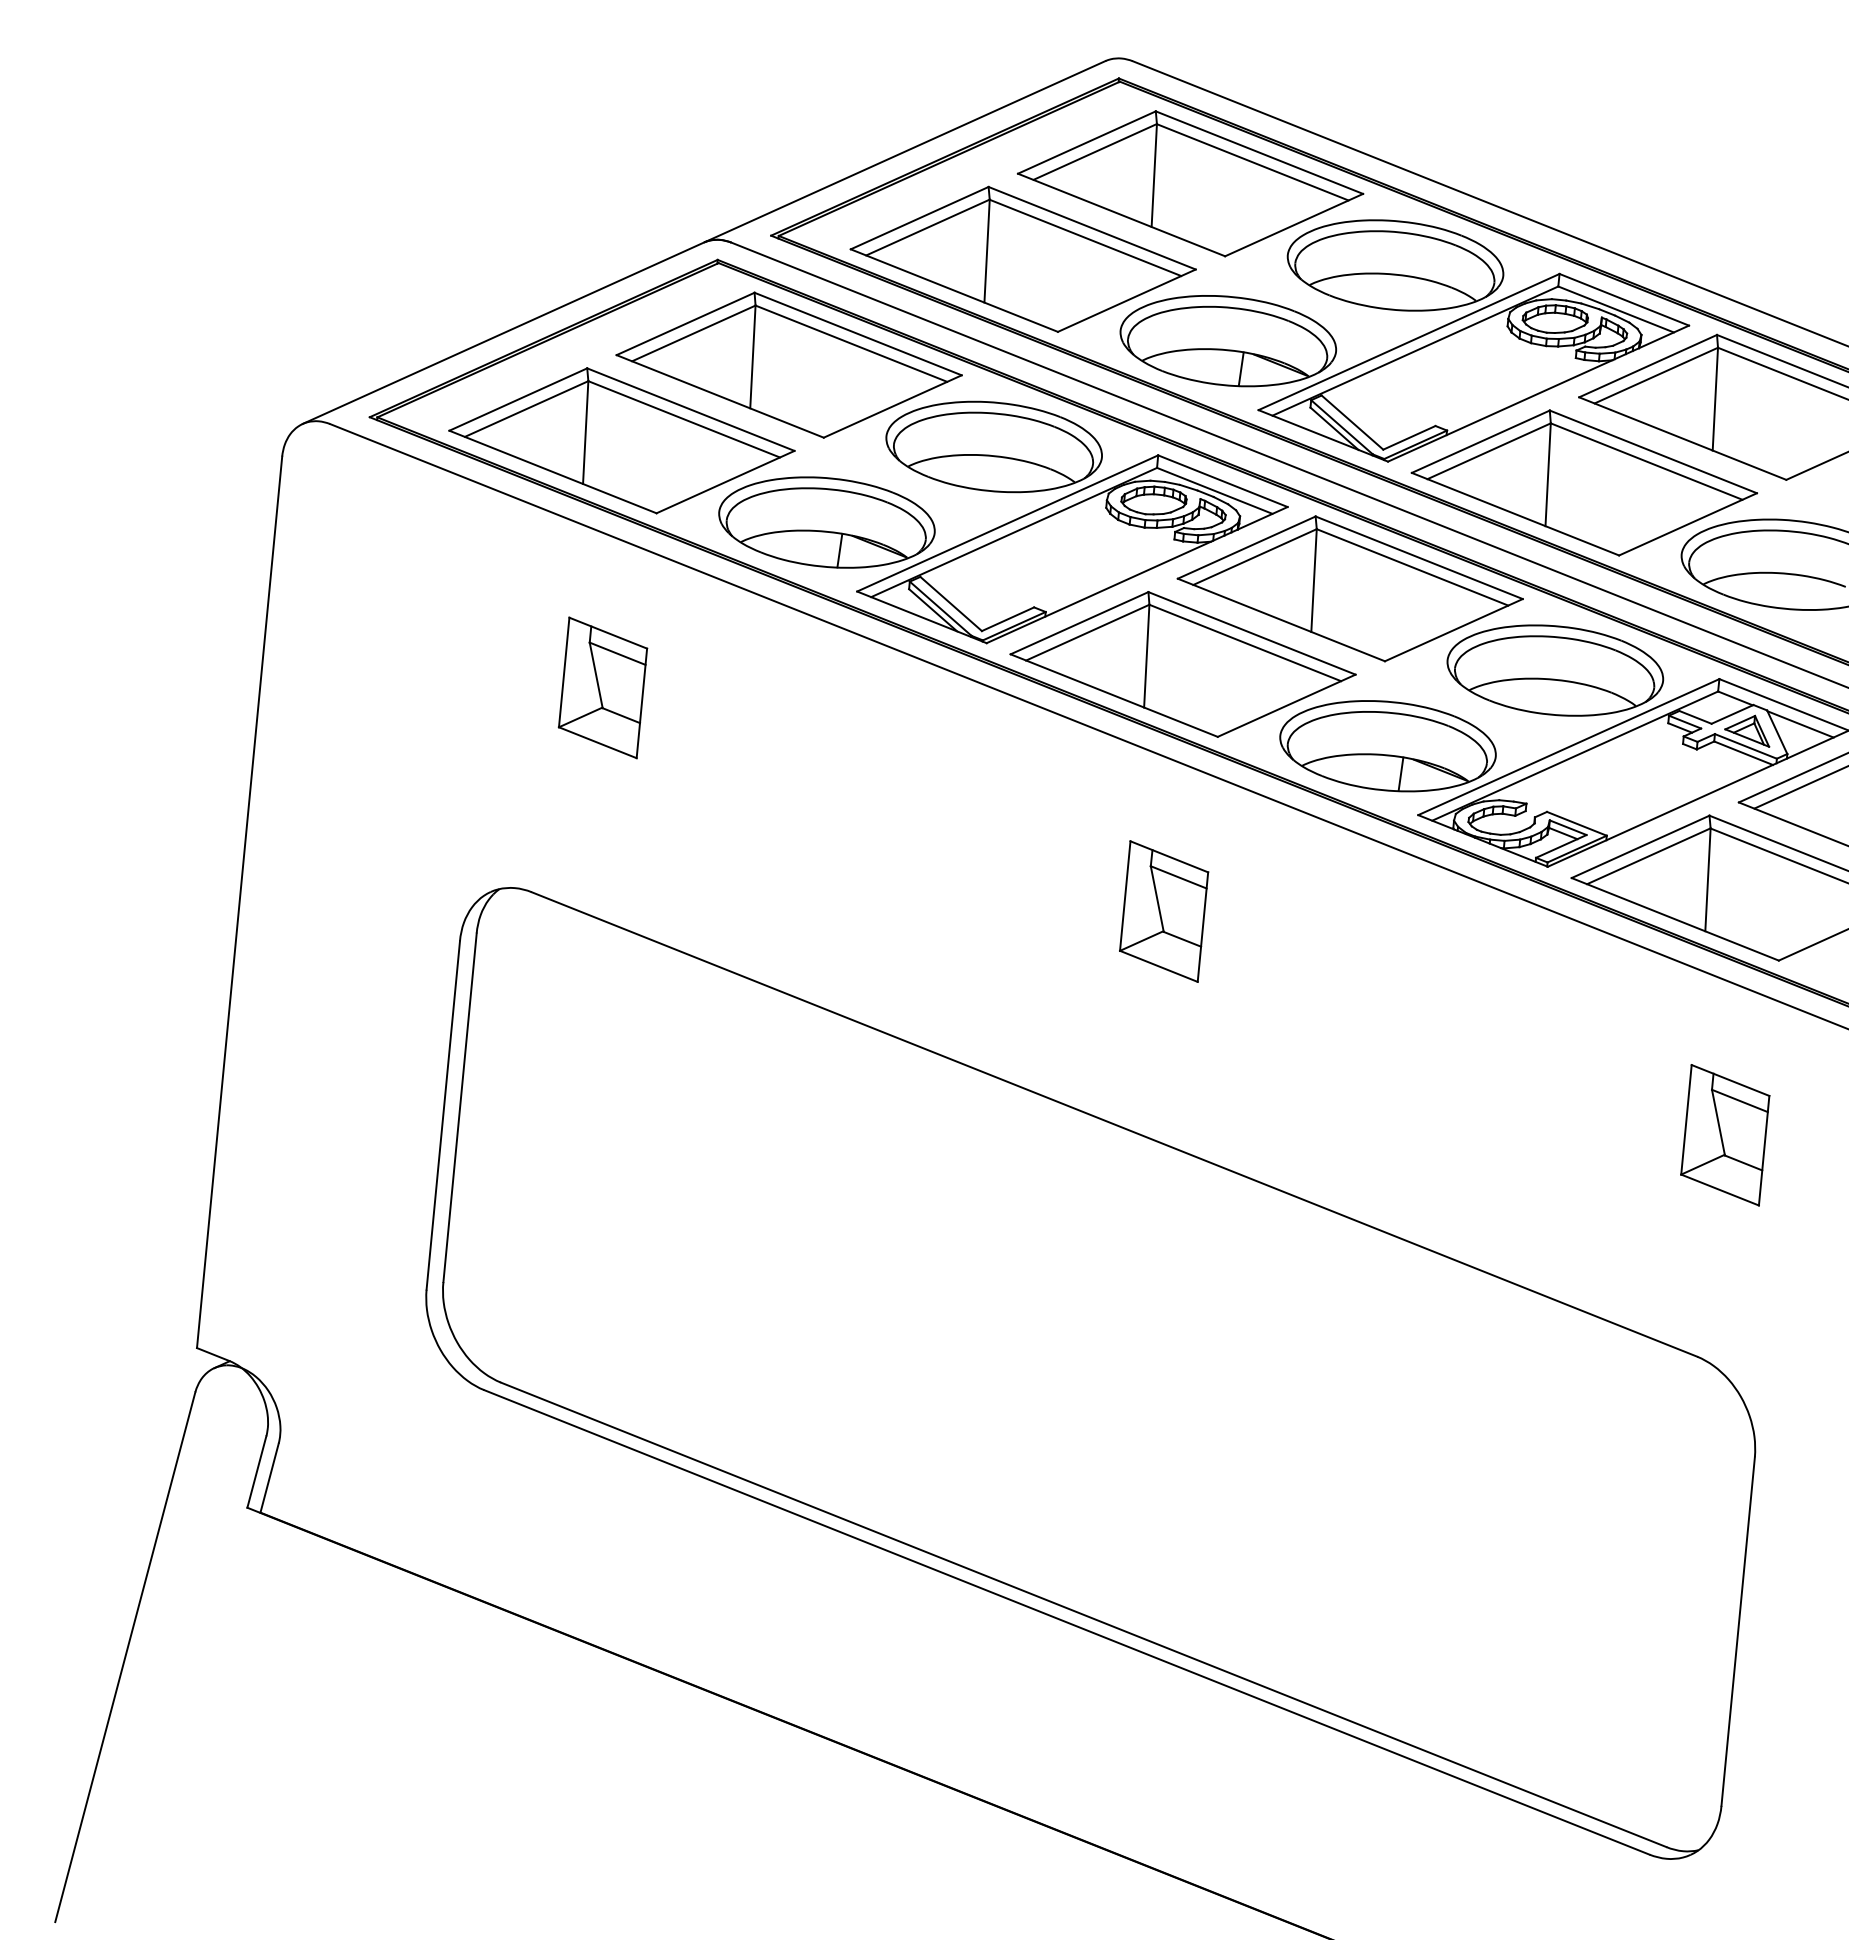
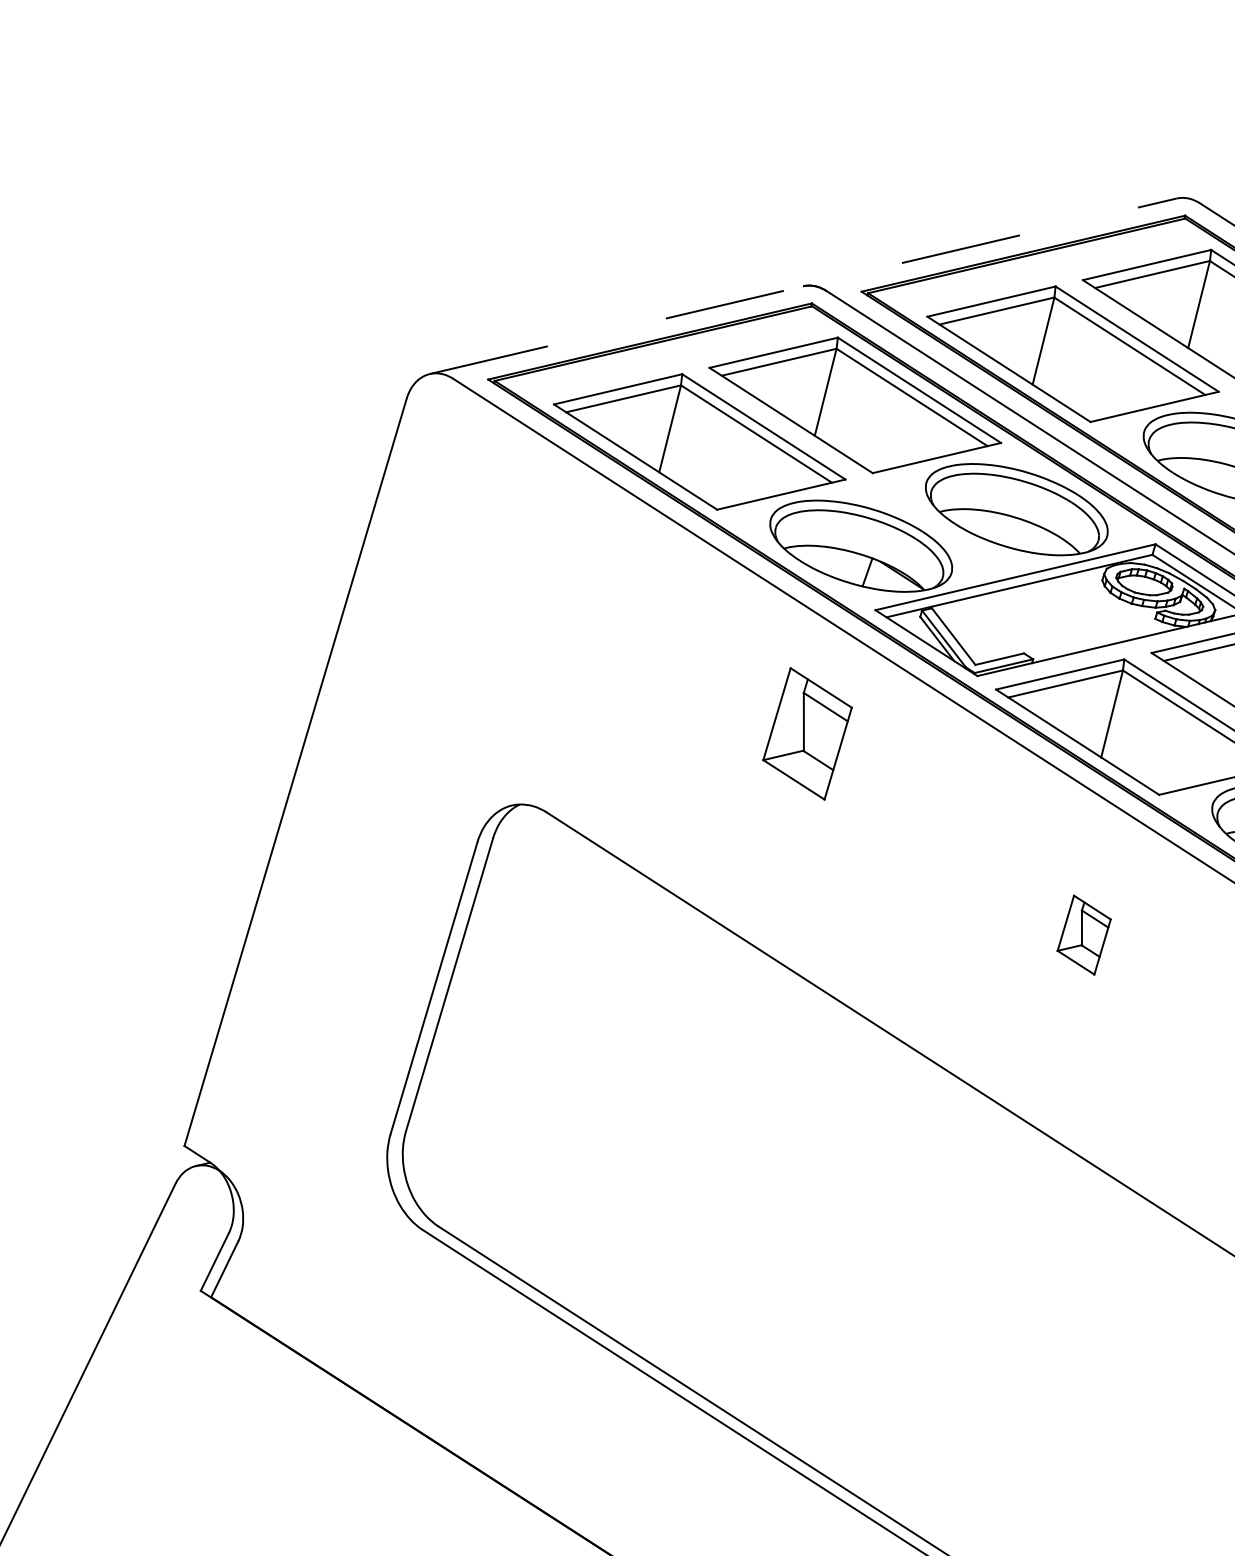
line: (704, 242) -> (803, 286), solid -> dashed
part: (602, 687) -> (807, 733), moved
part: (1164, 911) -> (1084, 935), size x0.6

